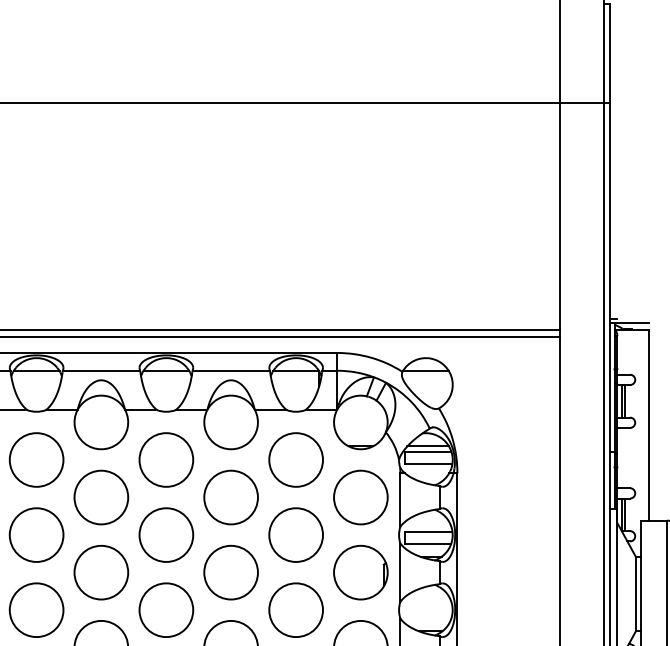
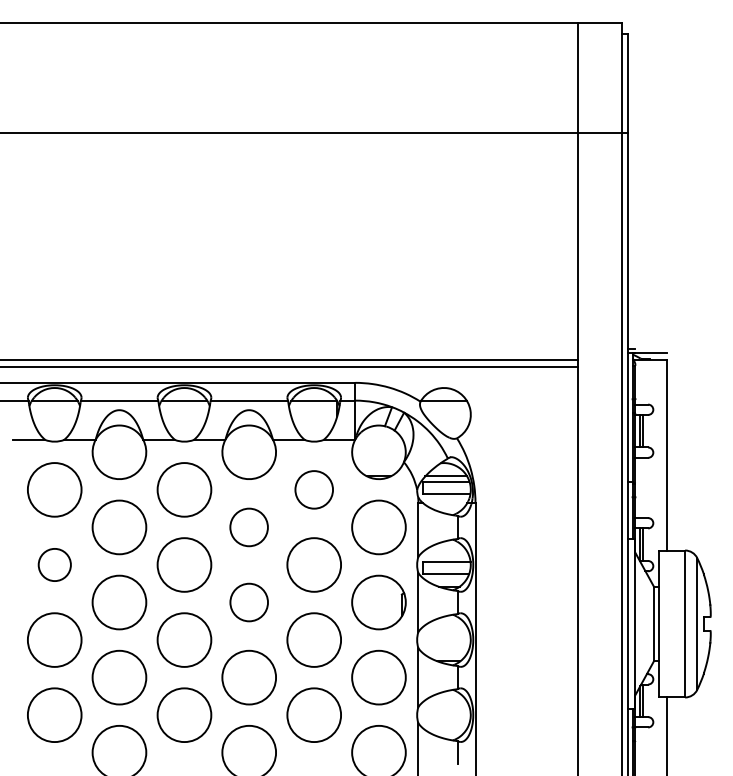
circle: (296, 459) -> (314, 489), size x0.7
circle: (230, 497) -> (248, 527), size x0.7
circle: (36, 534) -> (54, 564), size x0.6
circle: (231, 572) -> (249, 602), size x0.7

